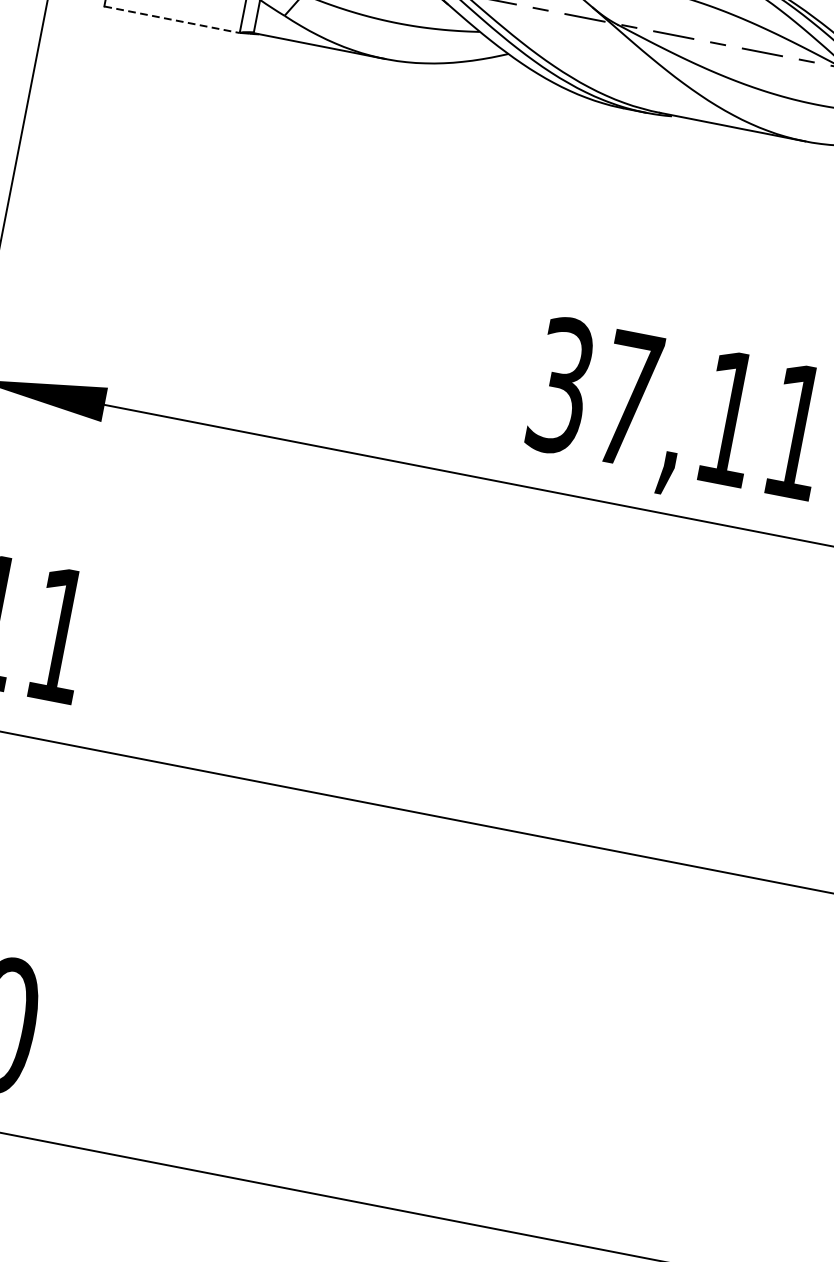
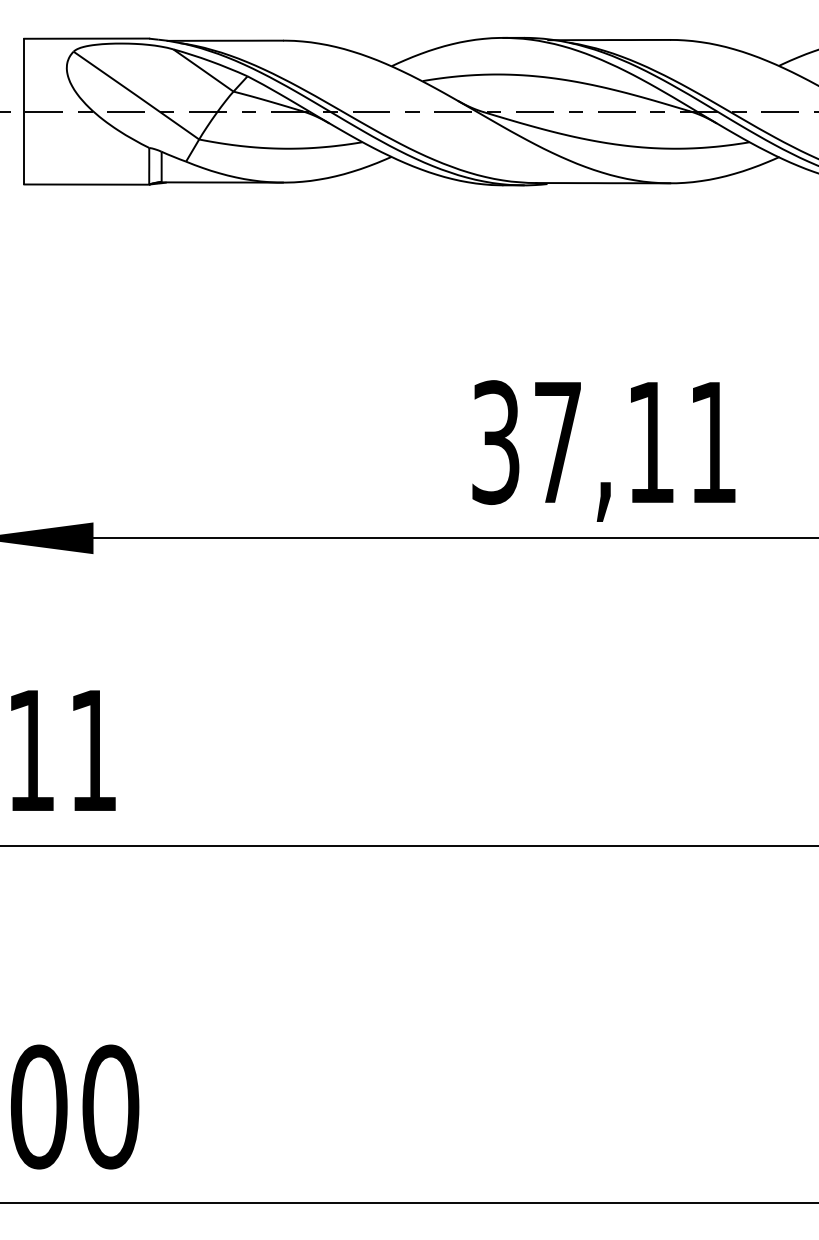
line: (172, 19) -> (87, 184), dashed -> solid

